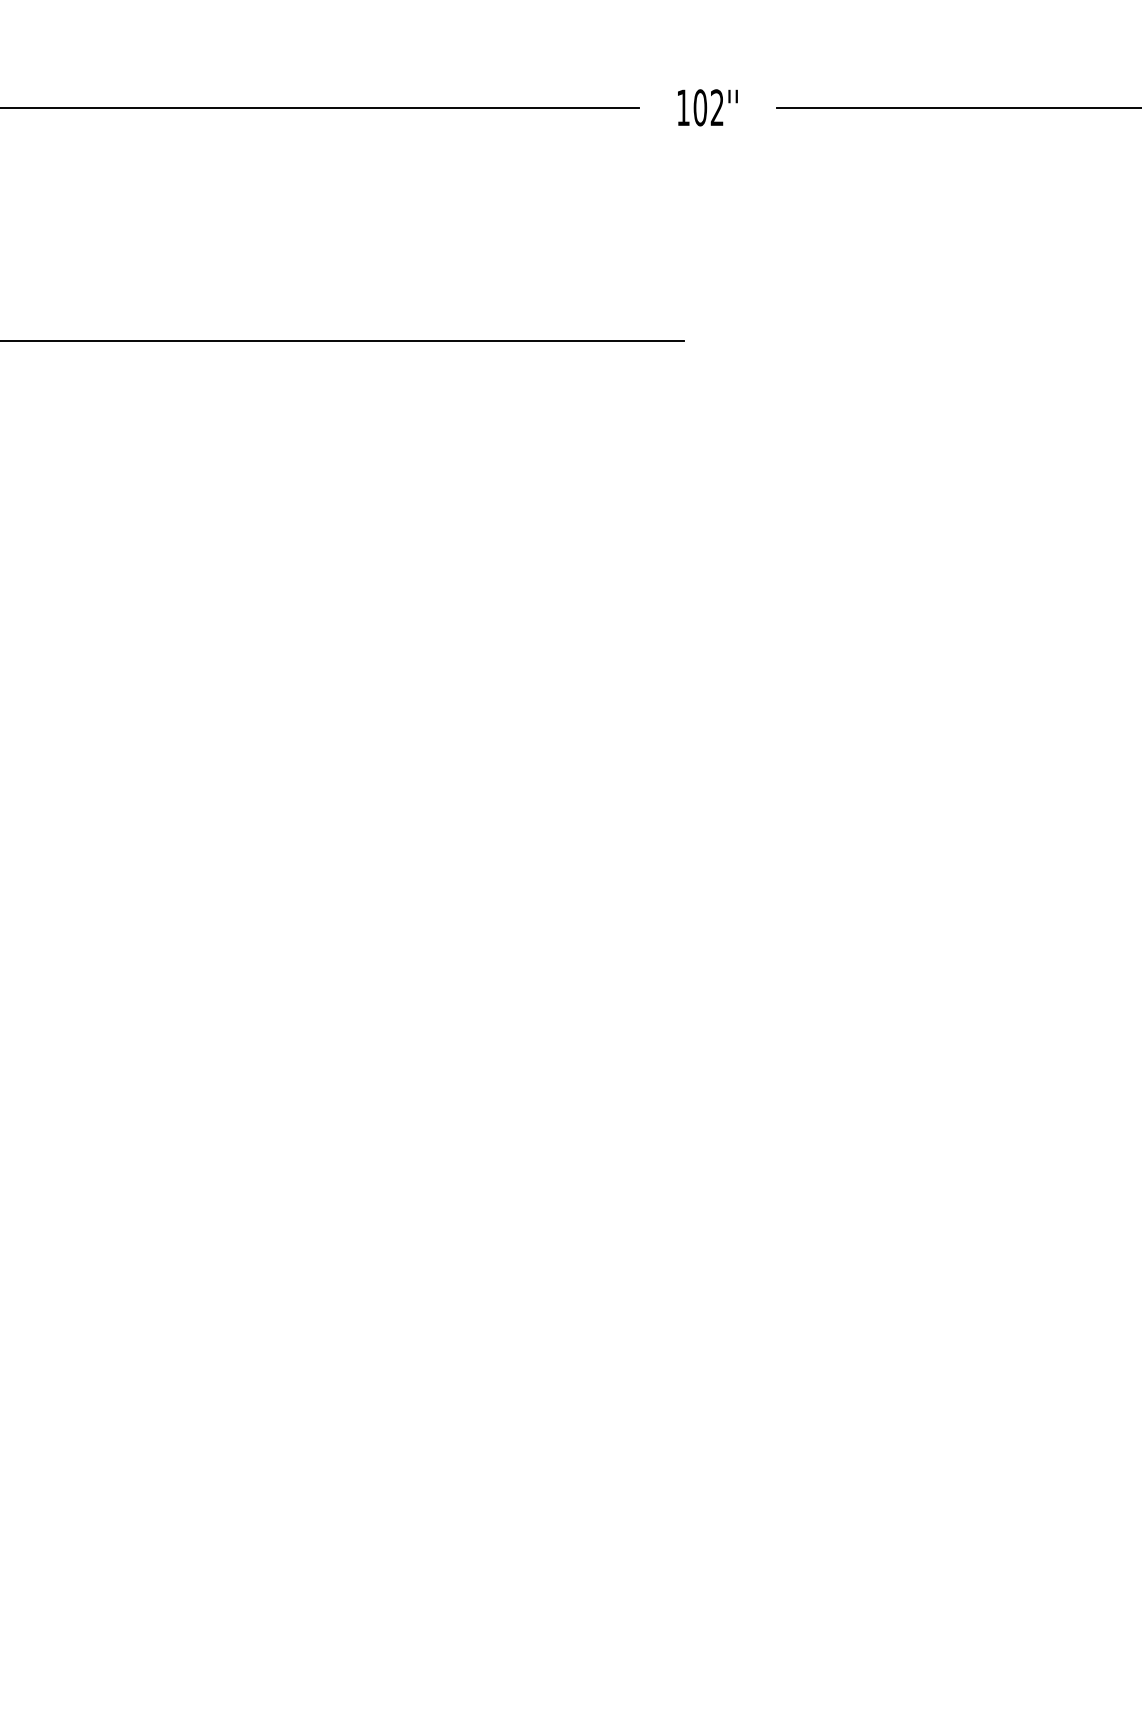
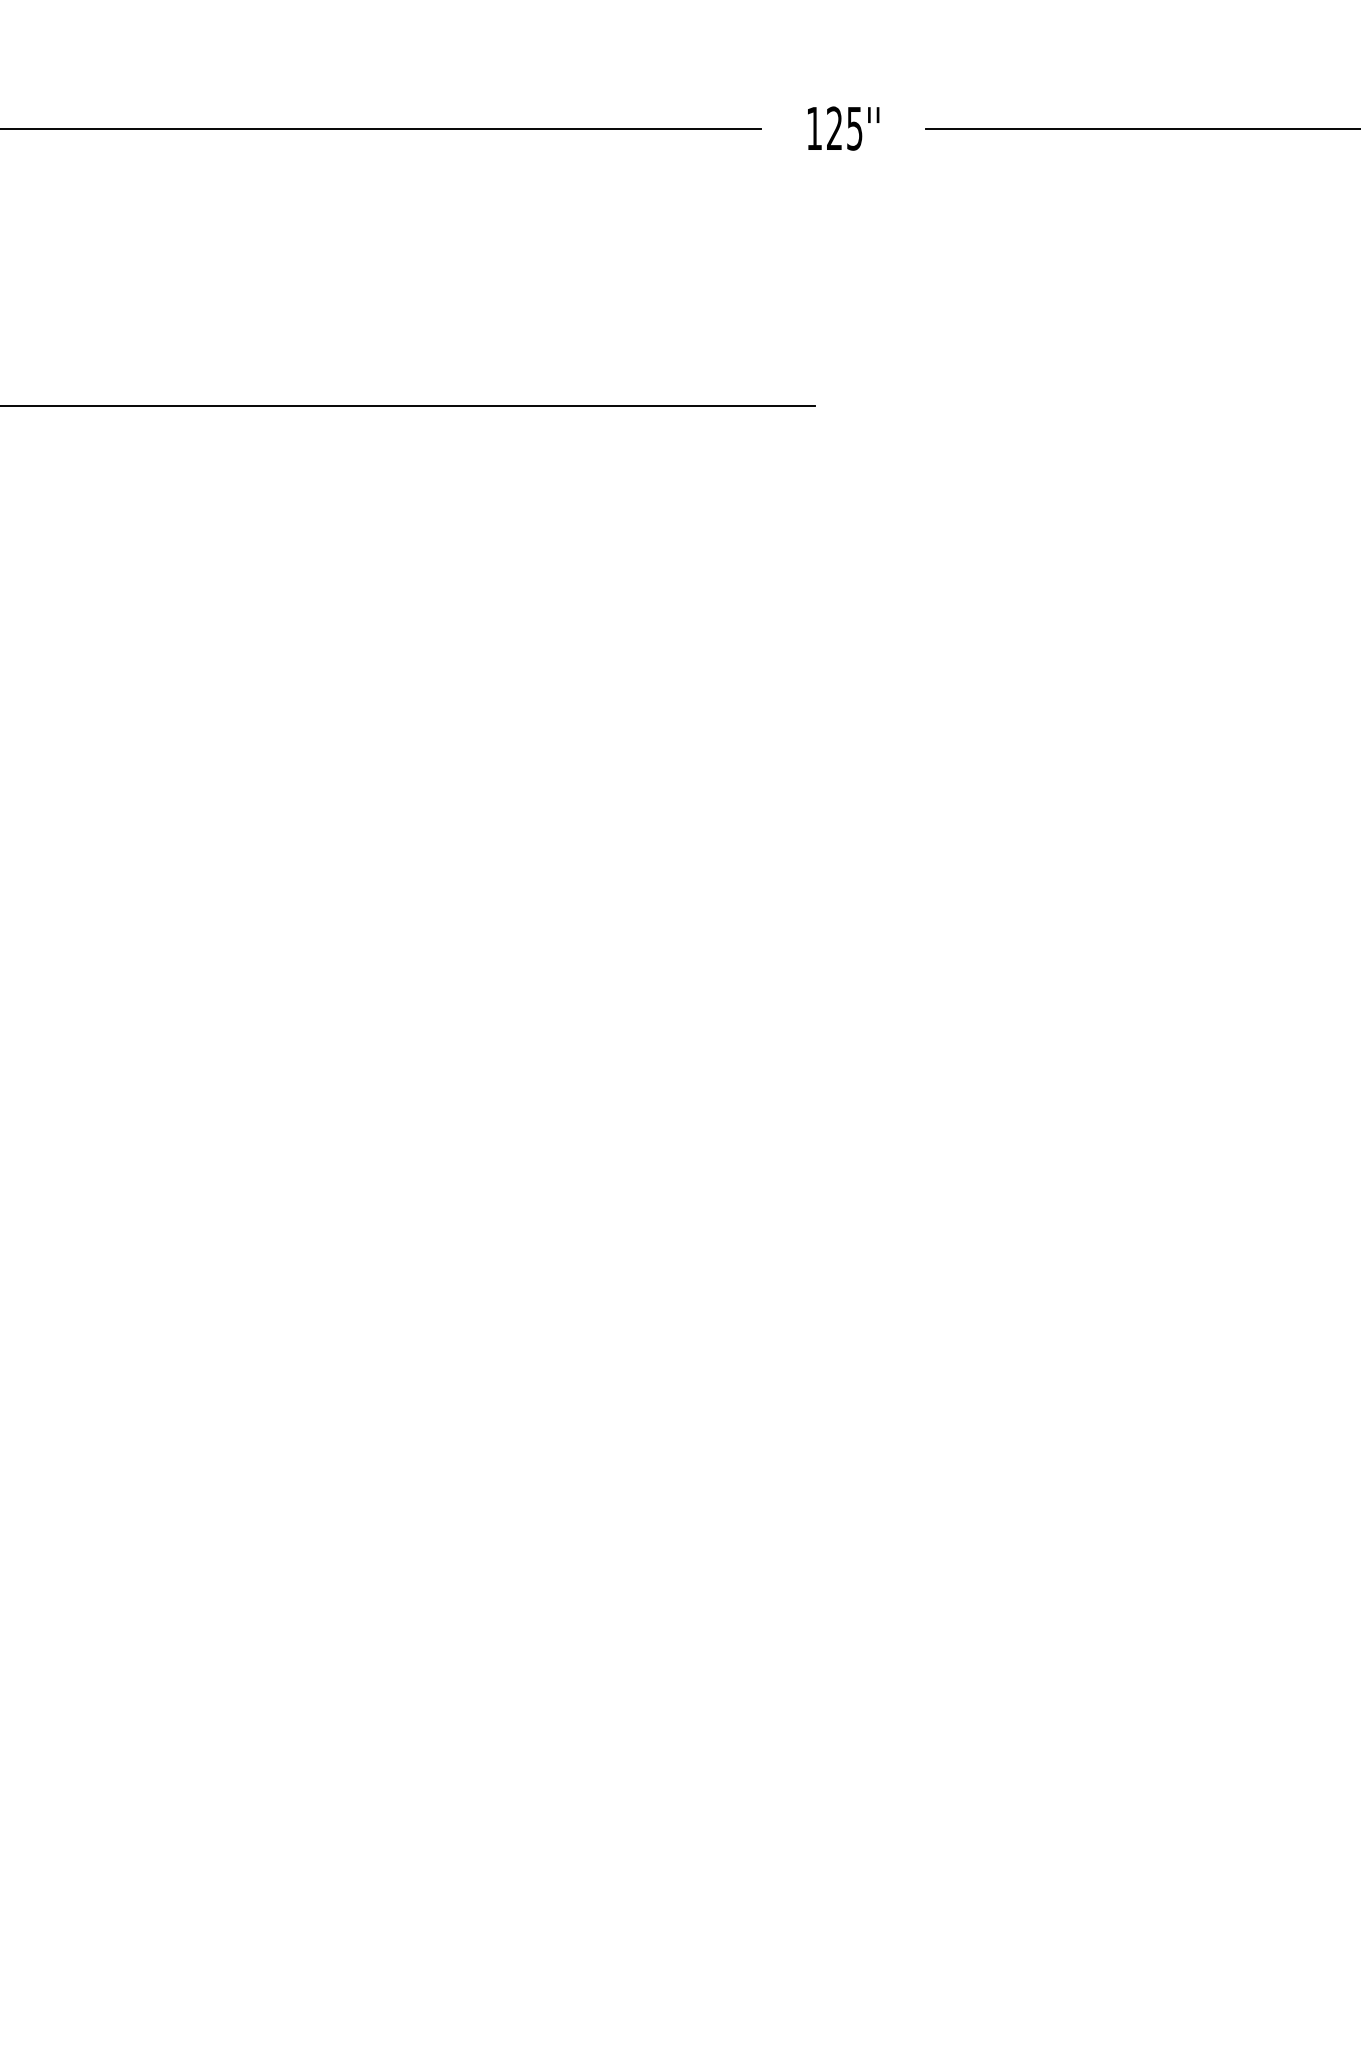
text: (708, 107) -> (844, 128), 102'' -> 125''

